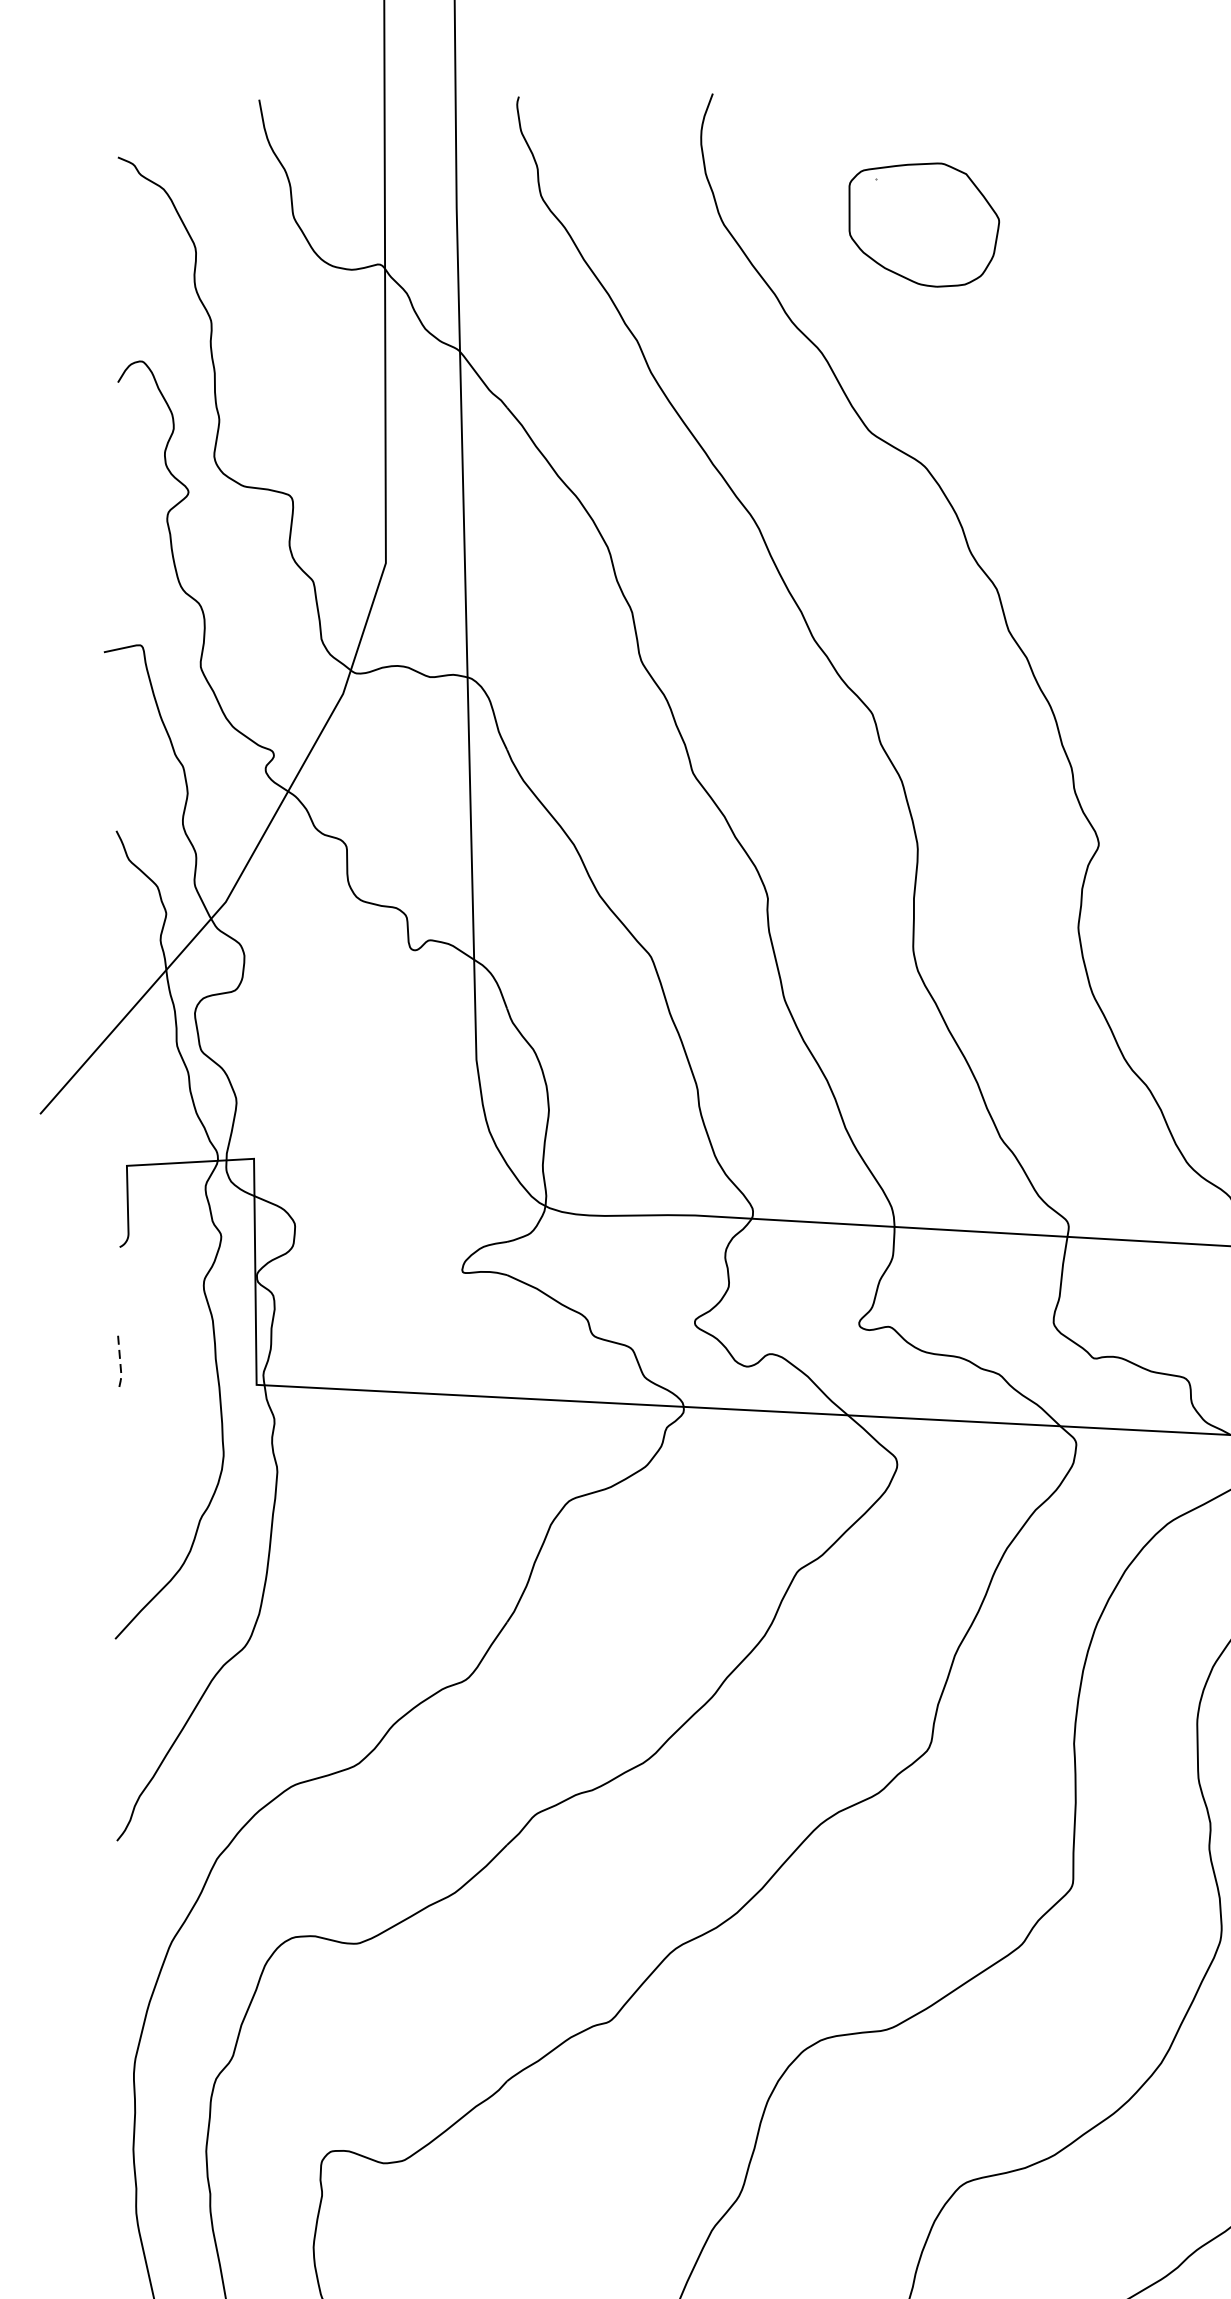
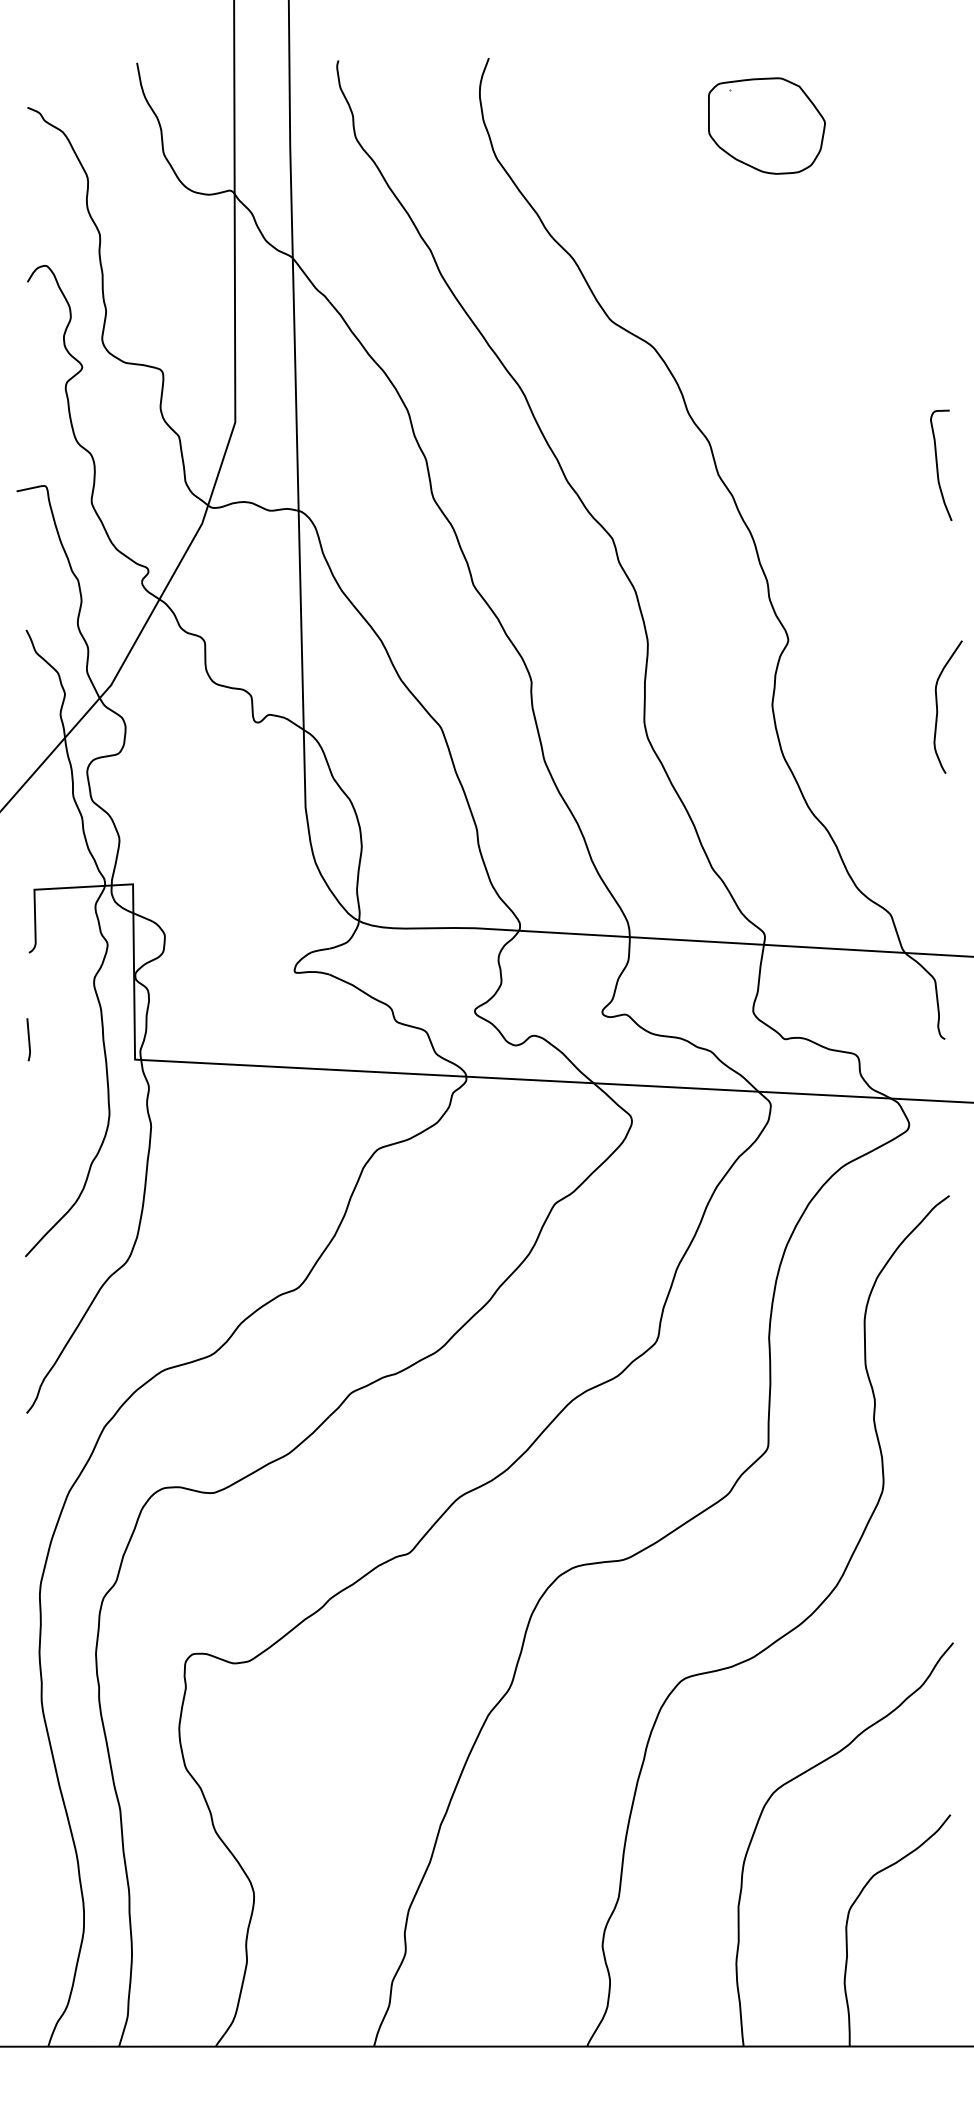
part: (923, 224) -> (766, 125), moved
line: (120, 1361) -> (29, 1041), dashed -> solid

